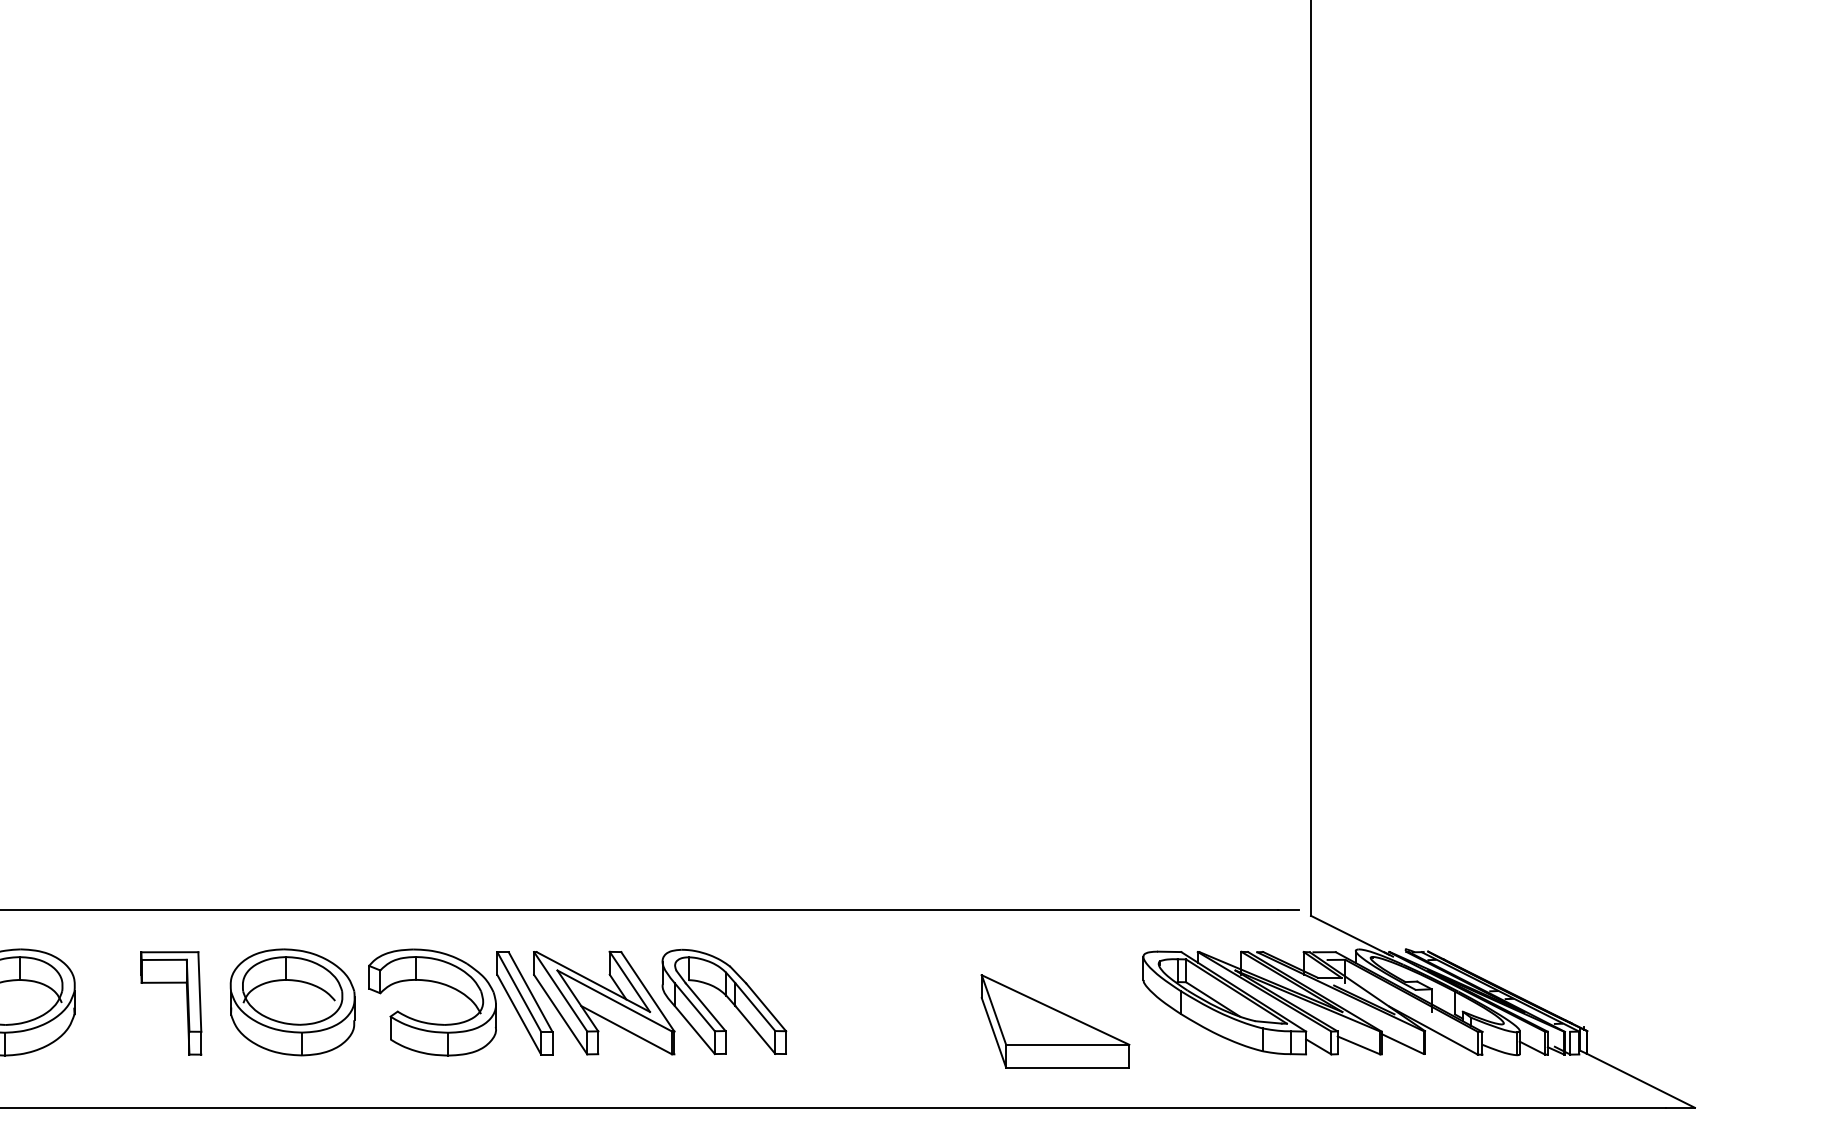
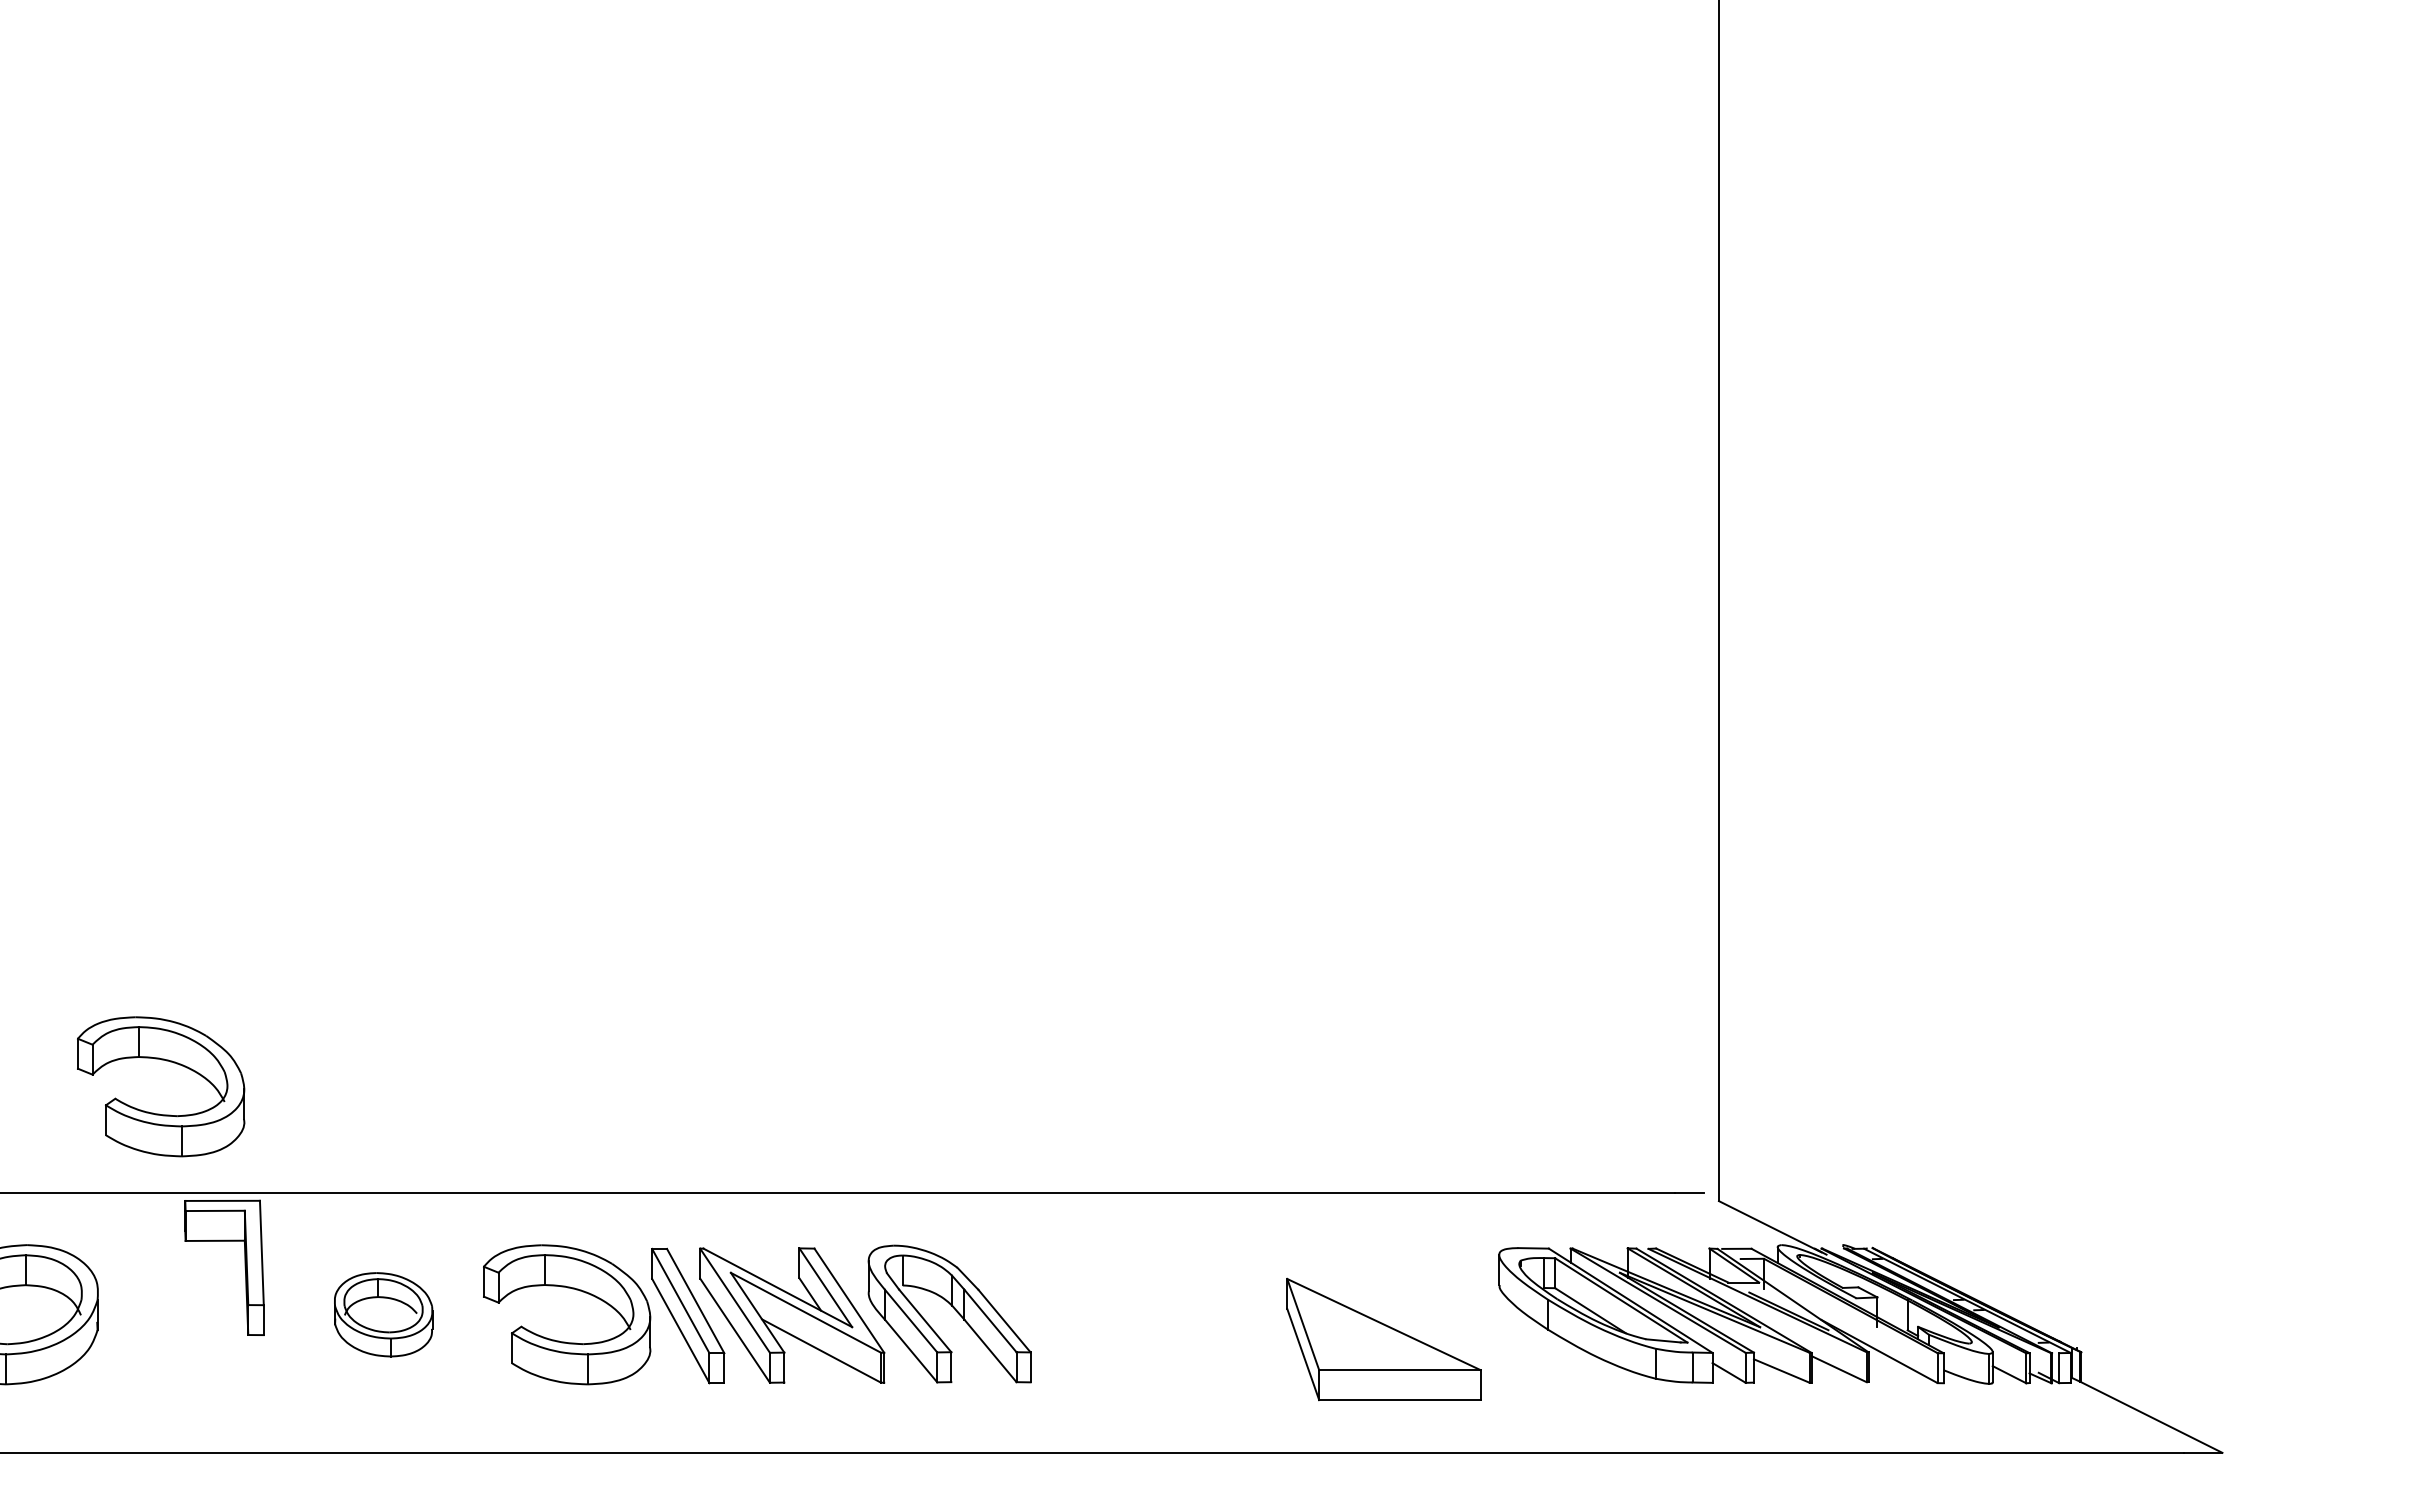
part: (127, 809) -> (166, 1061), added
part: (292, 1002) -> (383, 1314), size x0.6
part: (186, 1003) -> (244, 1267), moved

